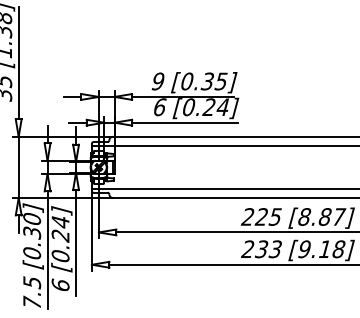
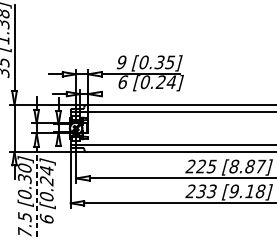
line: (184, 122) -> (141, 93), removed
line: (76, 242) -> (58, 186), removed
line: (47, 250) -> (36, 192), solid -> dashed

